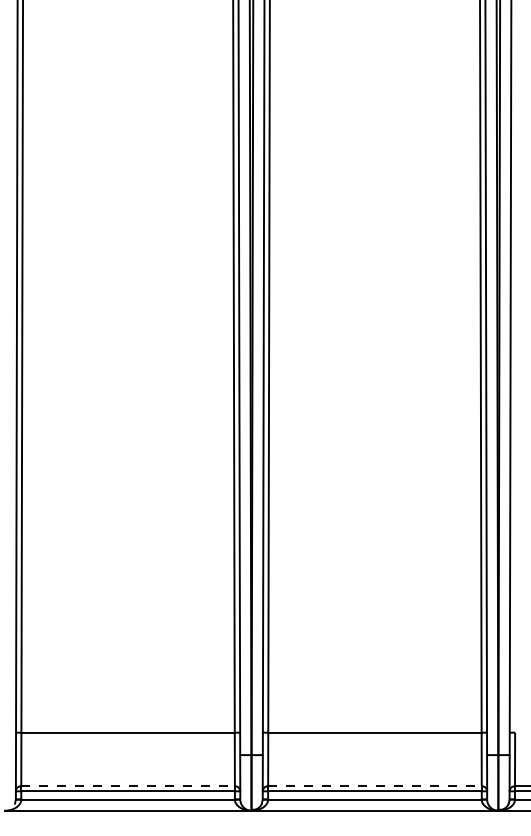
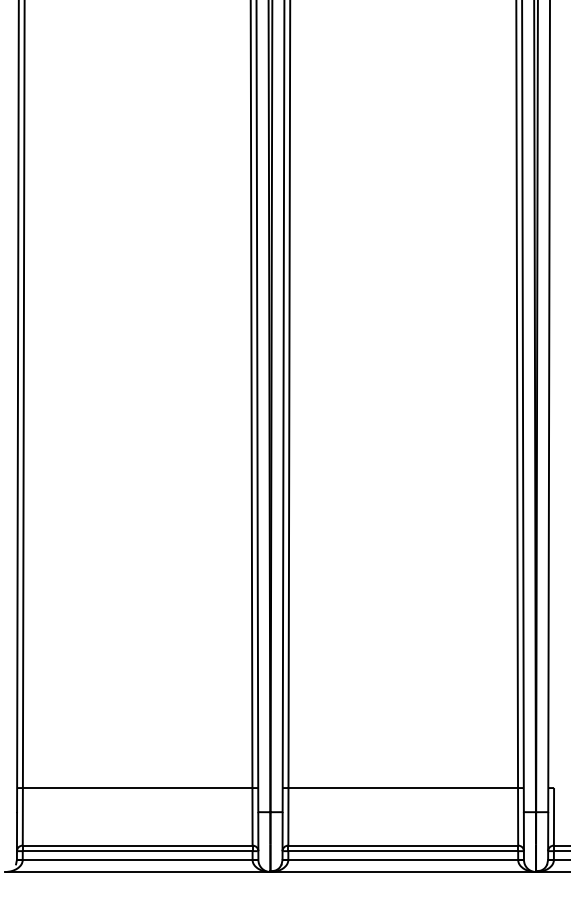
line: (127, 786) -> (137, 845), dashed -> solid
line: (375, 786) -> (403, 845), dashed -> solid

